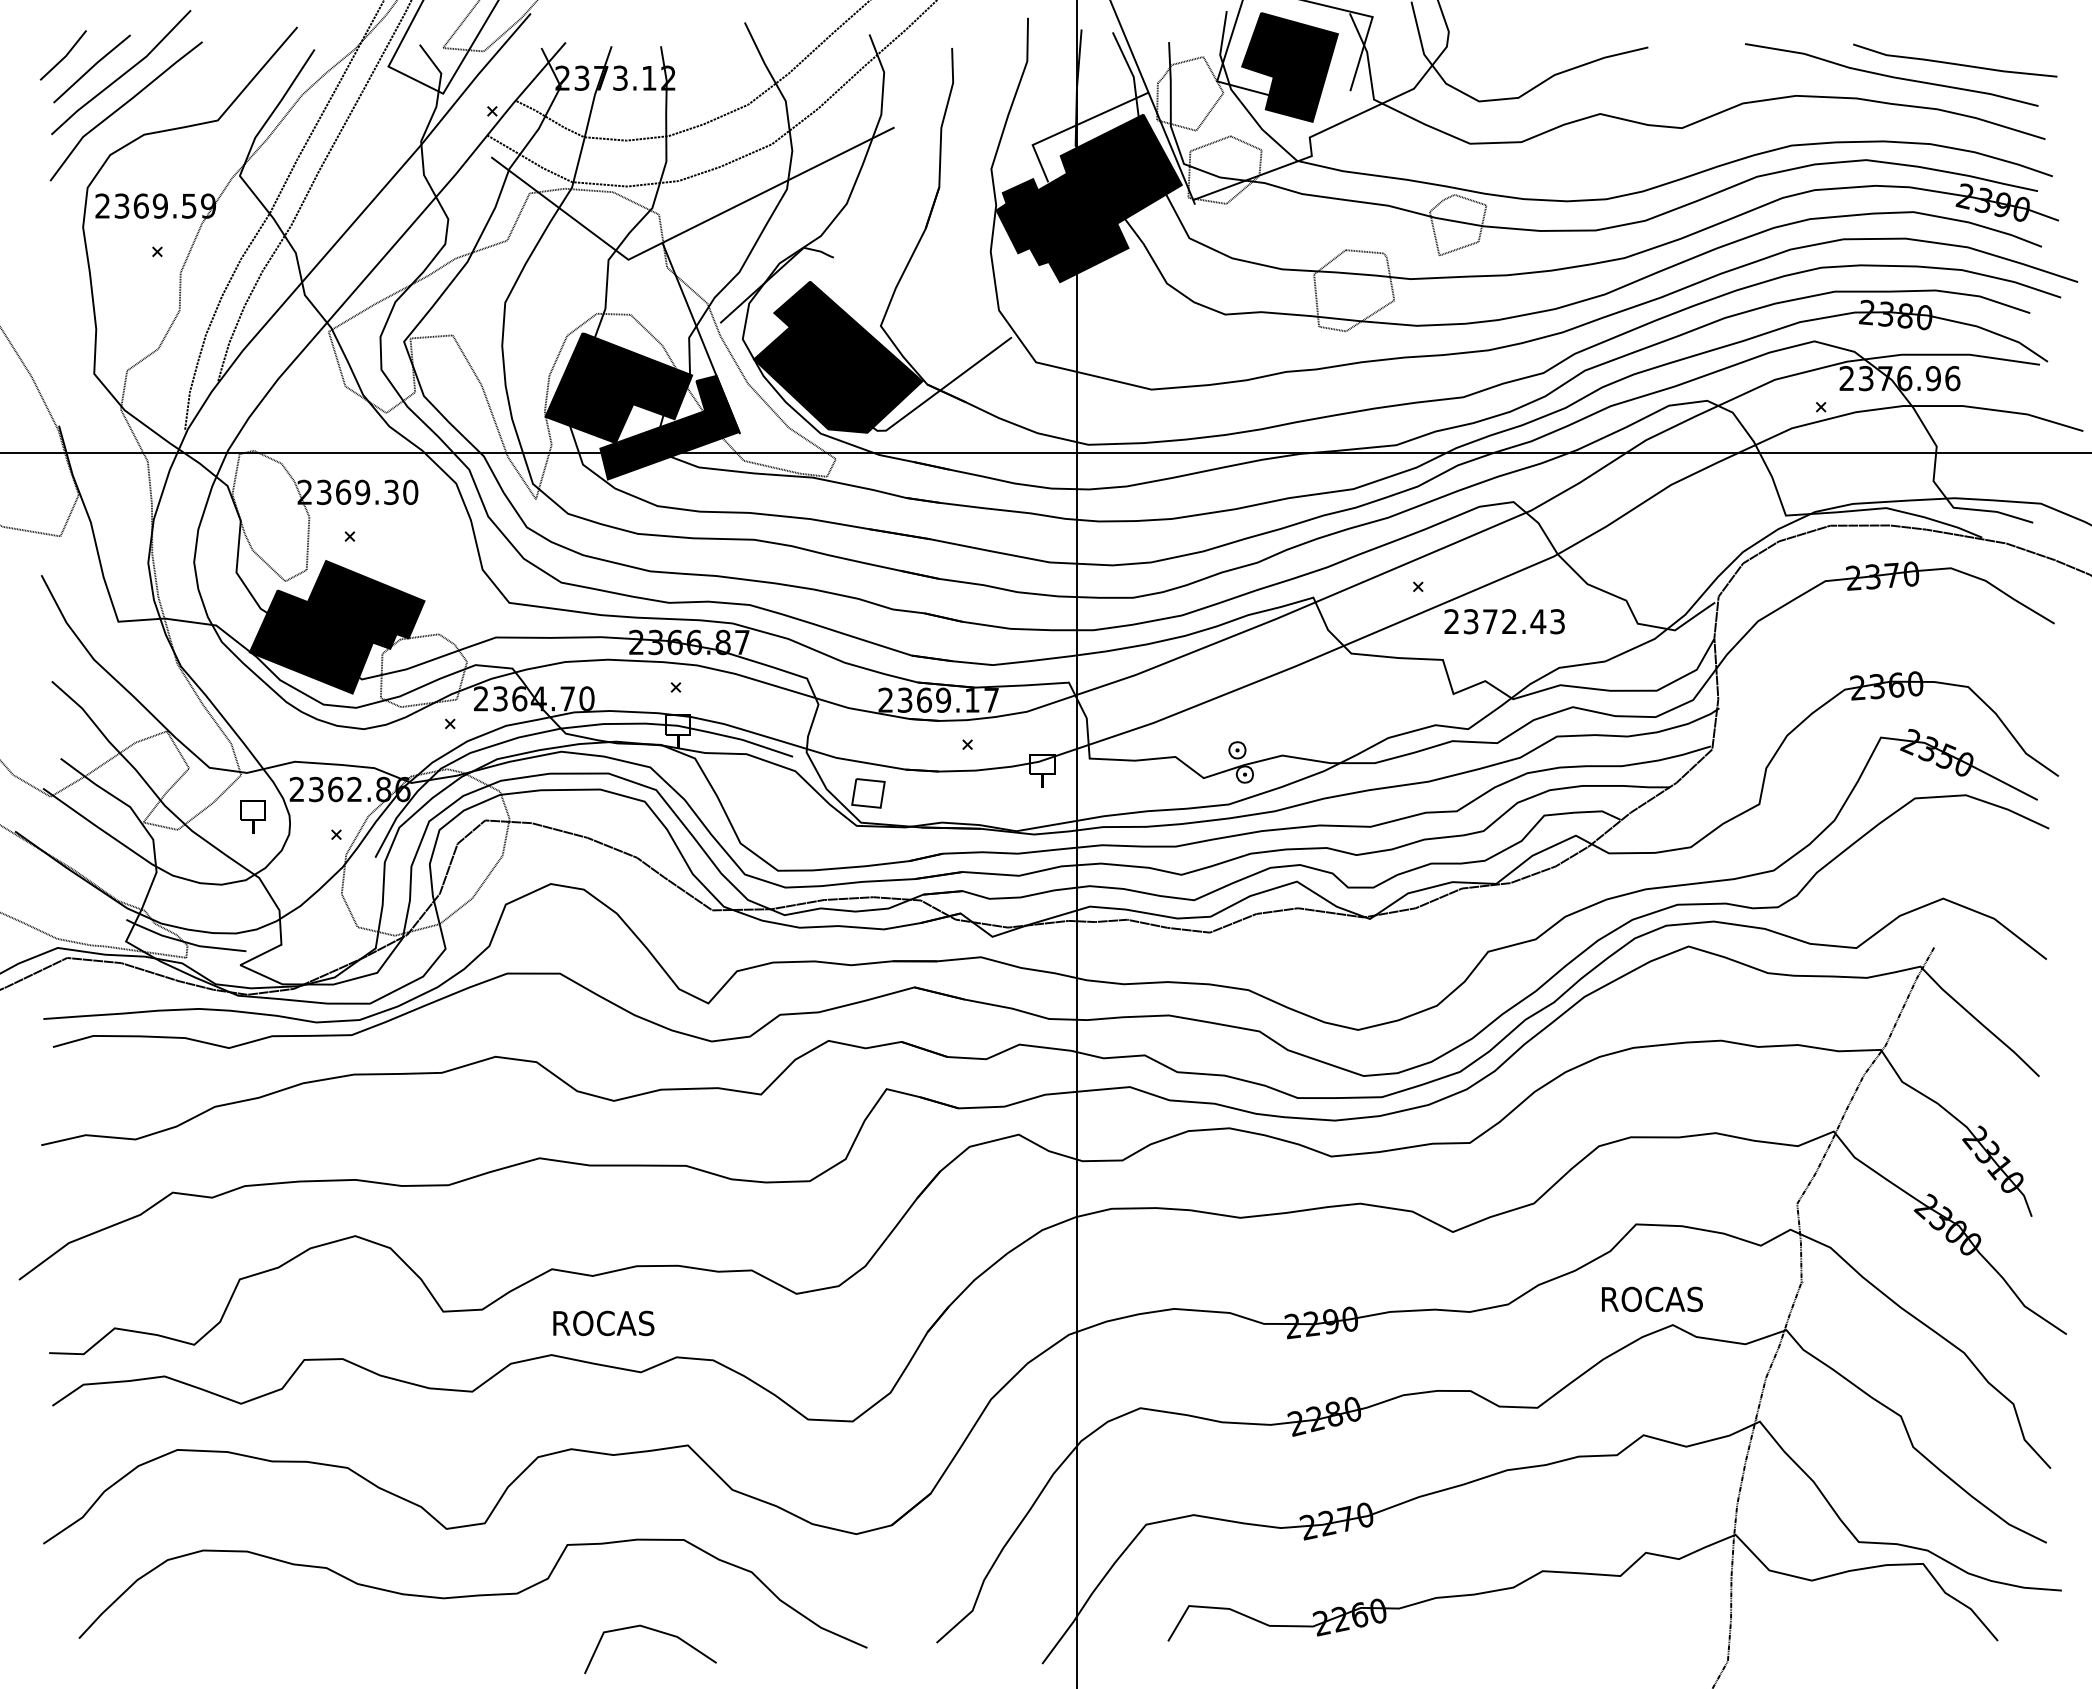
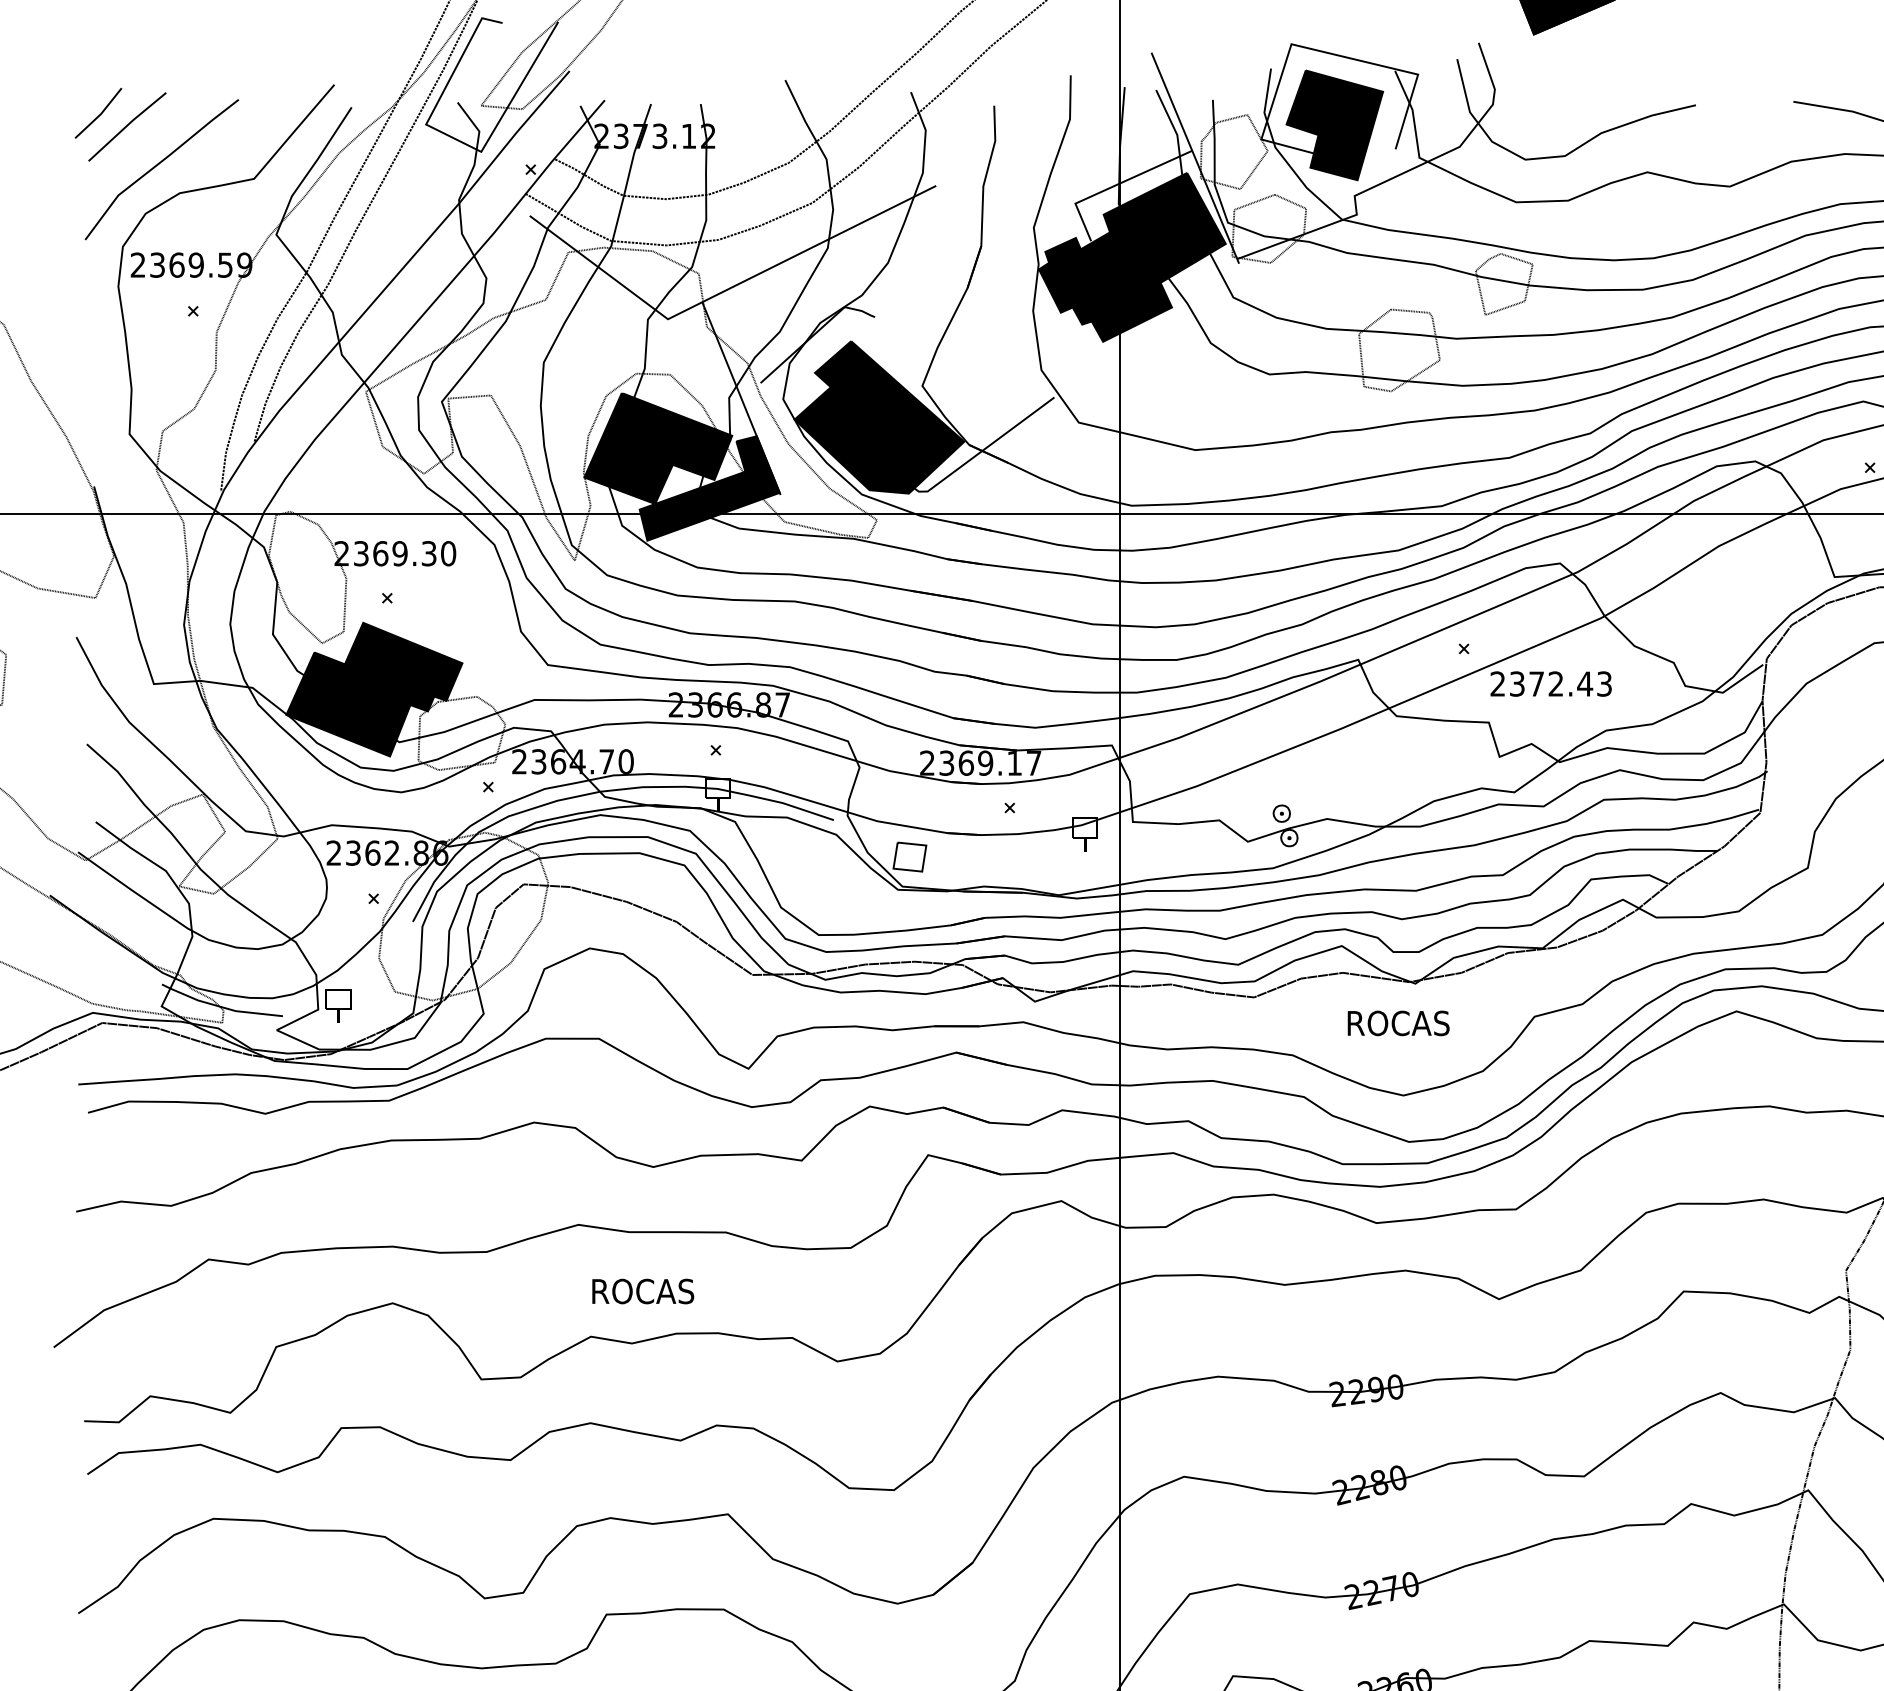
line: (123, 73) -> (159, 131), removed
part: (252, 816) -> (337, 1005), moved
text: (1652, 1299) -> (1398, 1023), moved
text: (603, 1323) -> (642, 1291), moved

